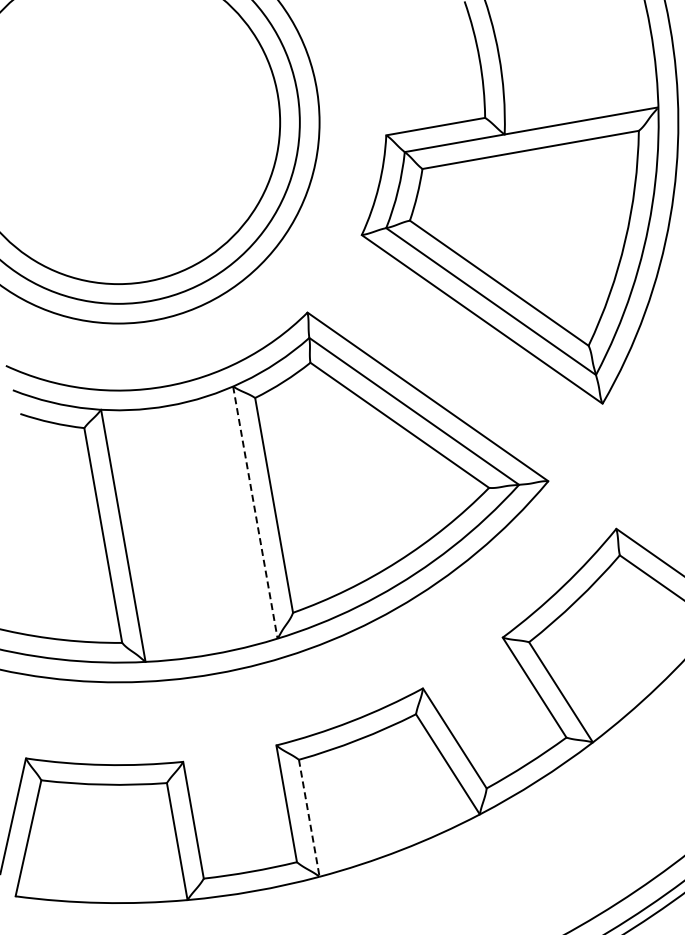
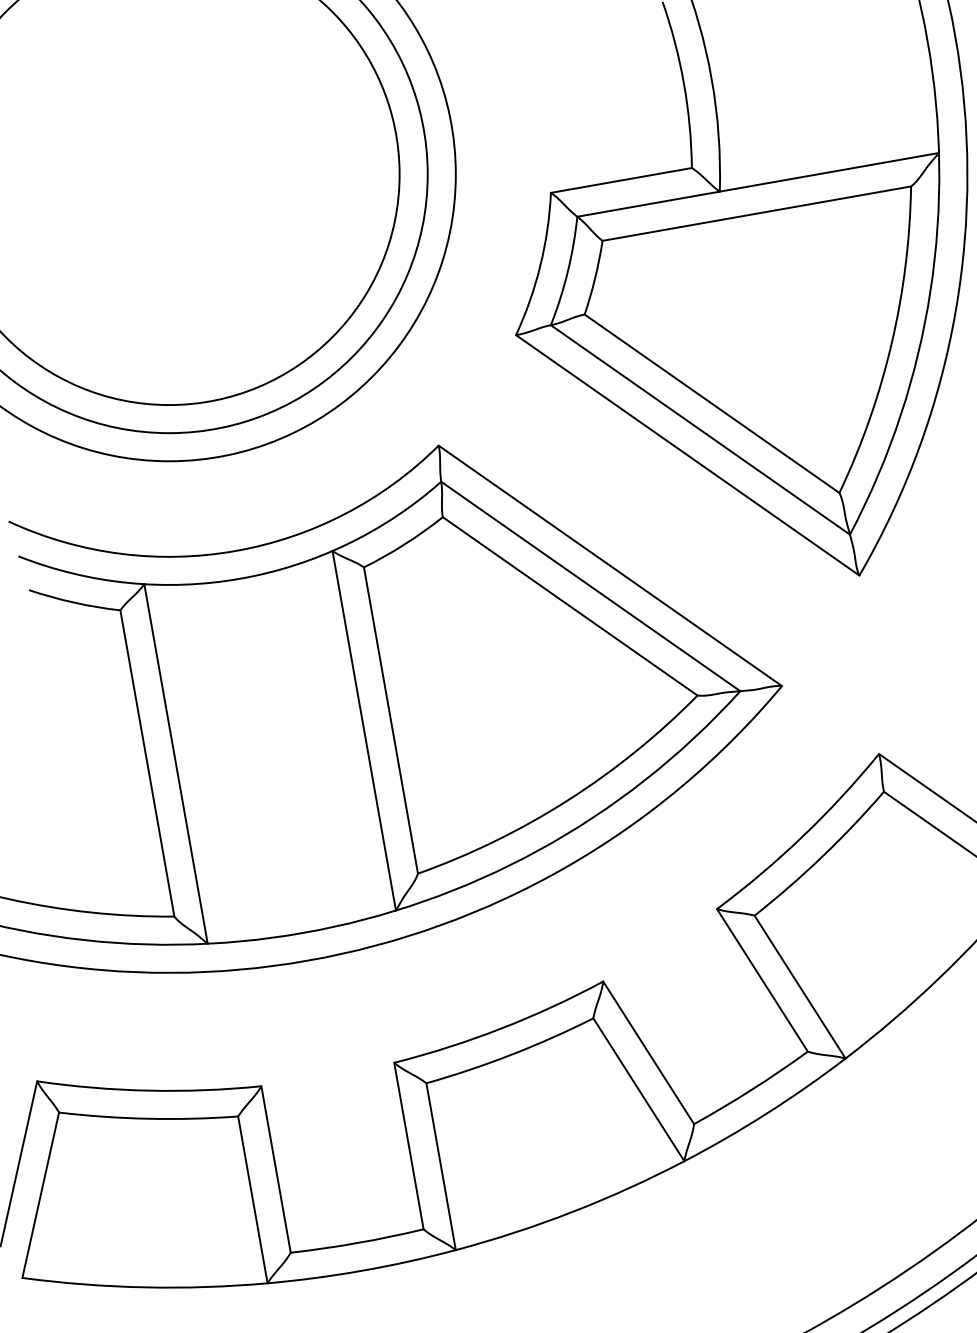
line: (255, 513) -> (364, 732), dashed -> solid
line: (309, 818) -> (441, 1166), dashed -> solid

